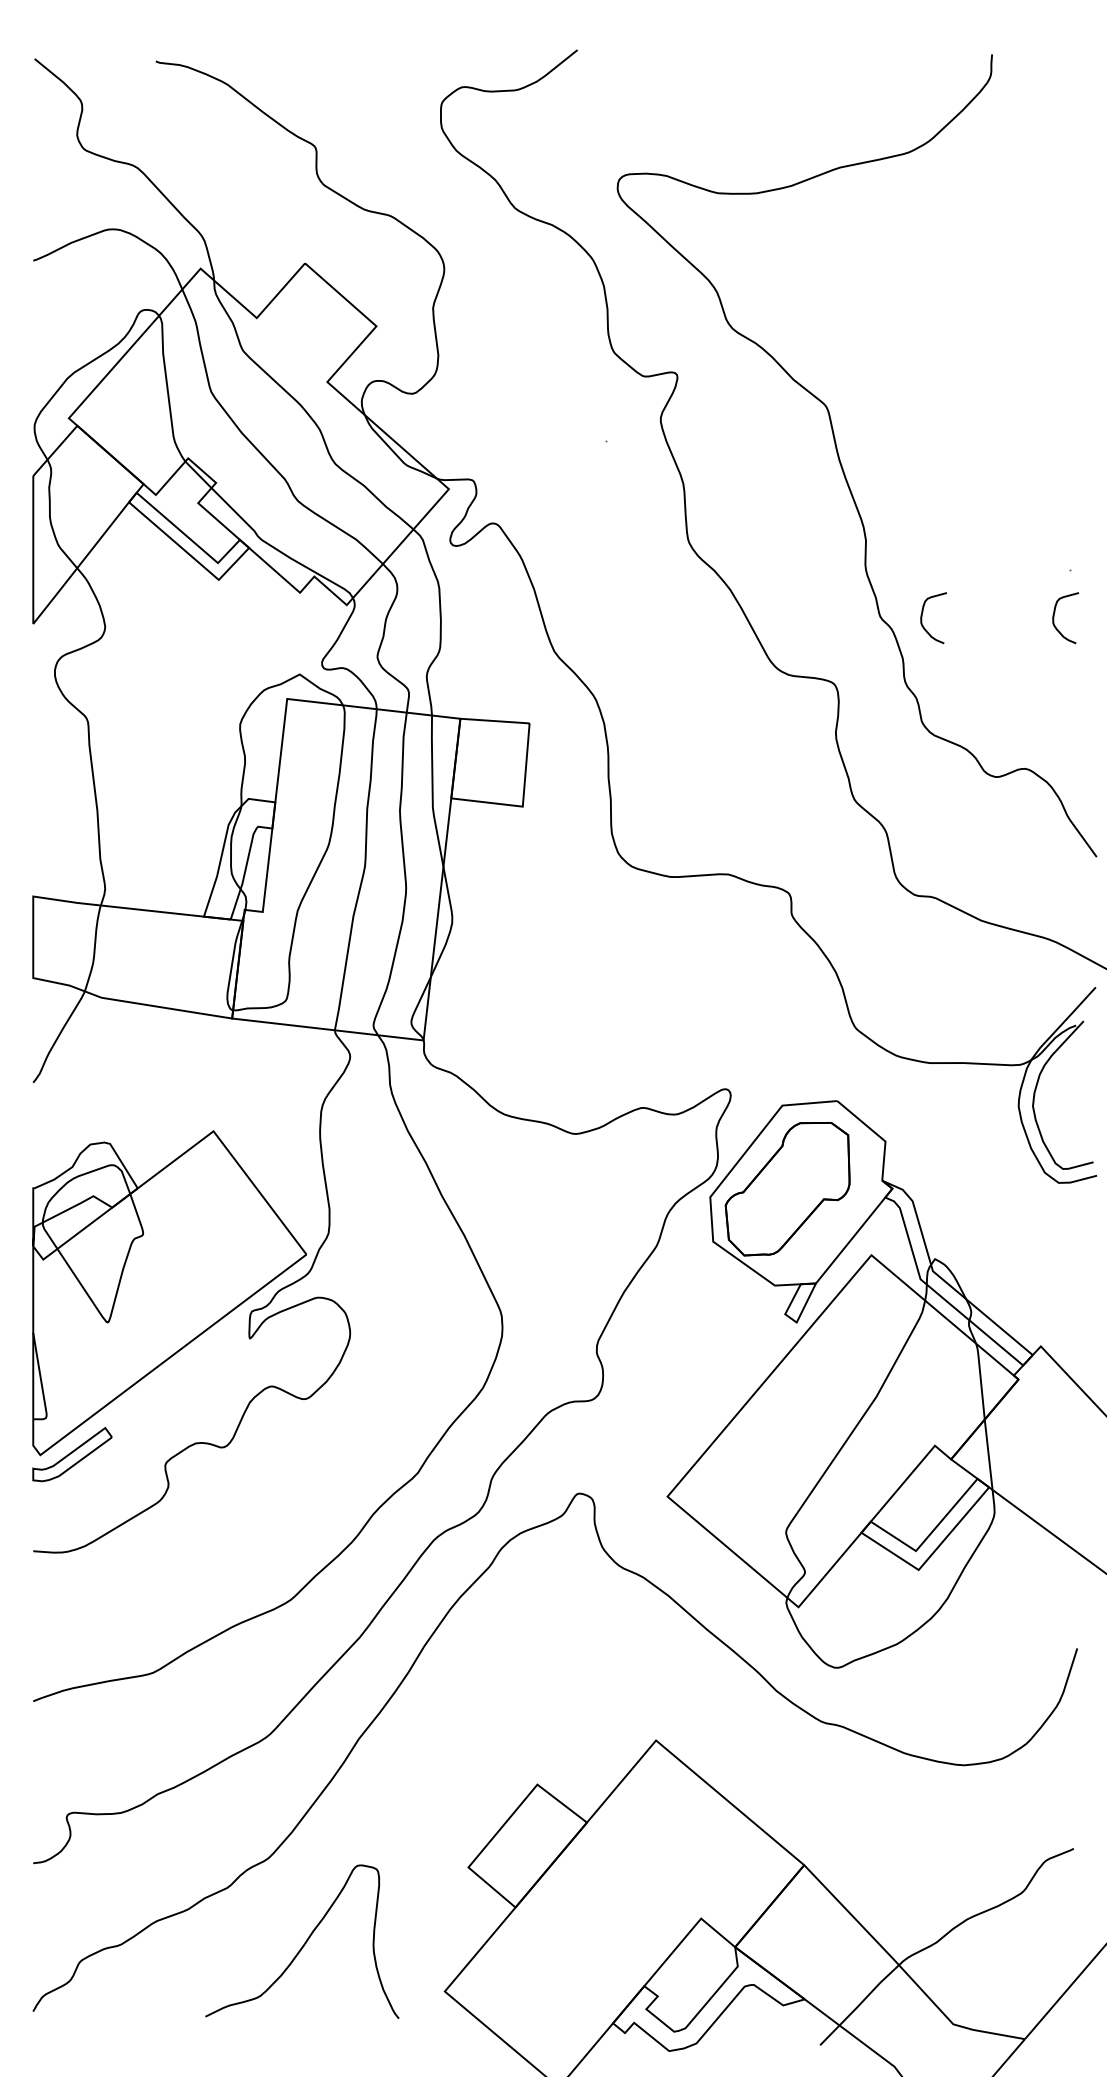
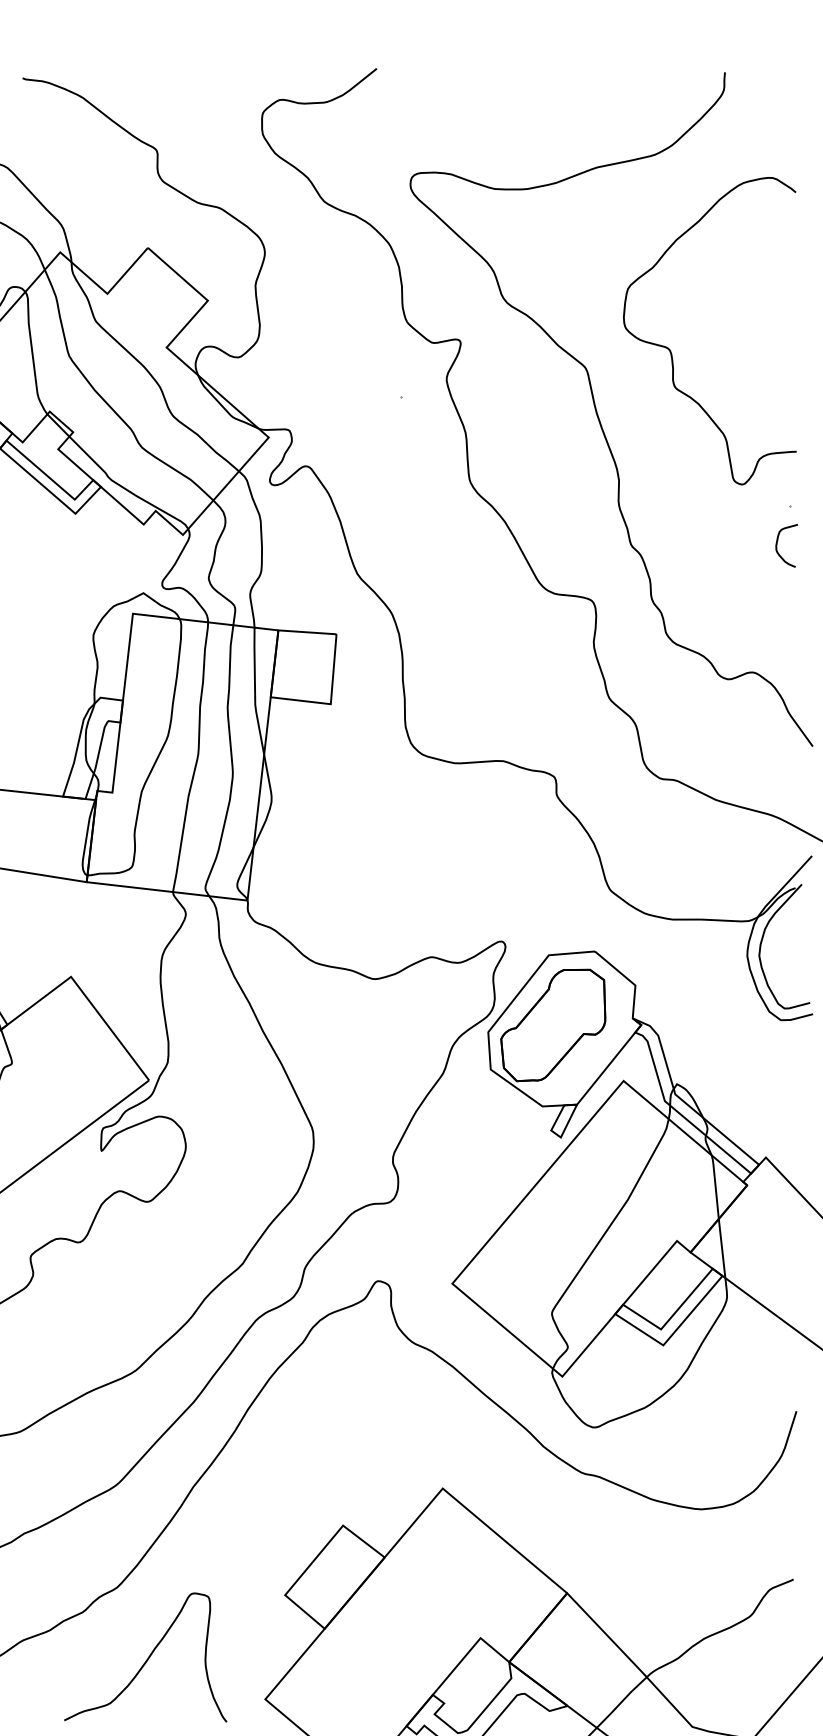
curve: (927, 385) -> (670, 350), added
curve: (922, 618) -> (666, 546), removed

